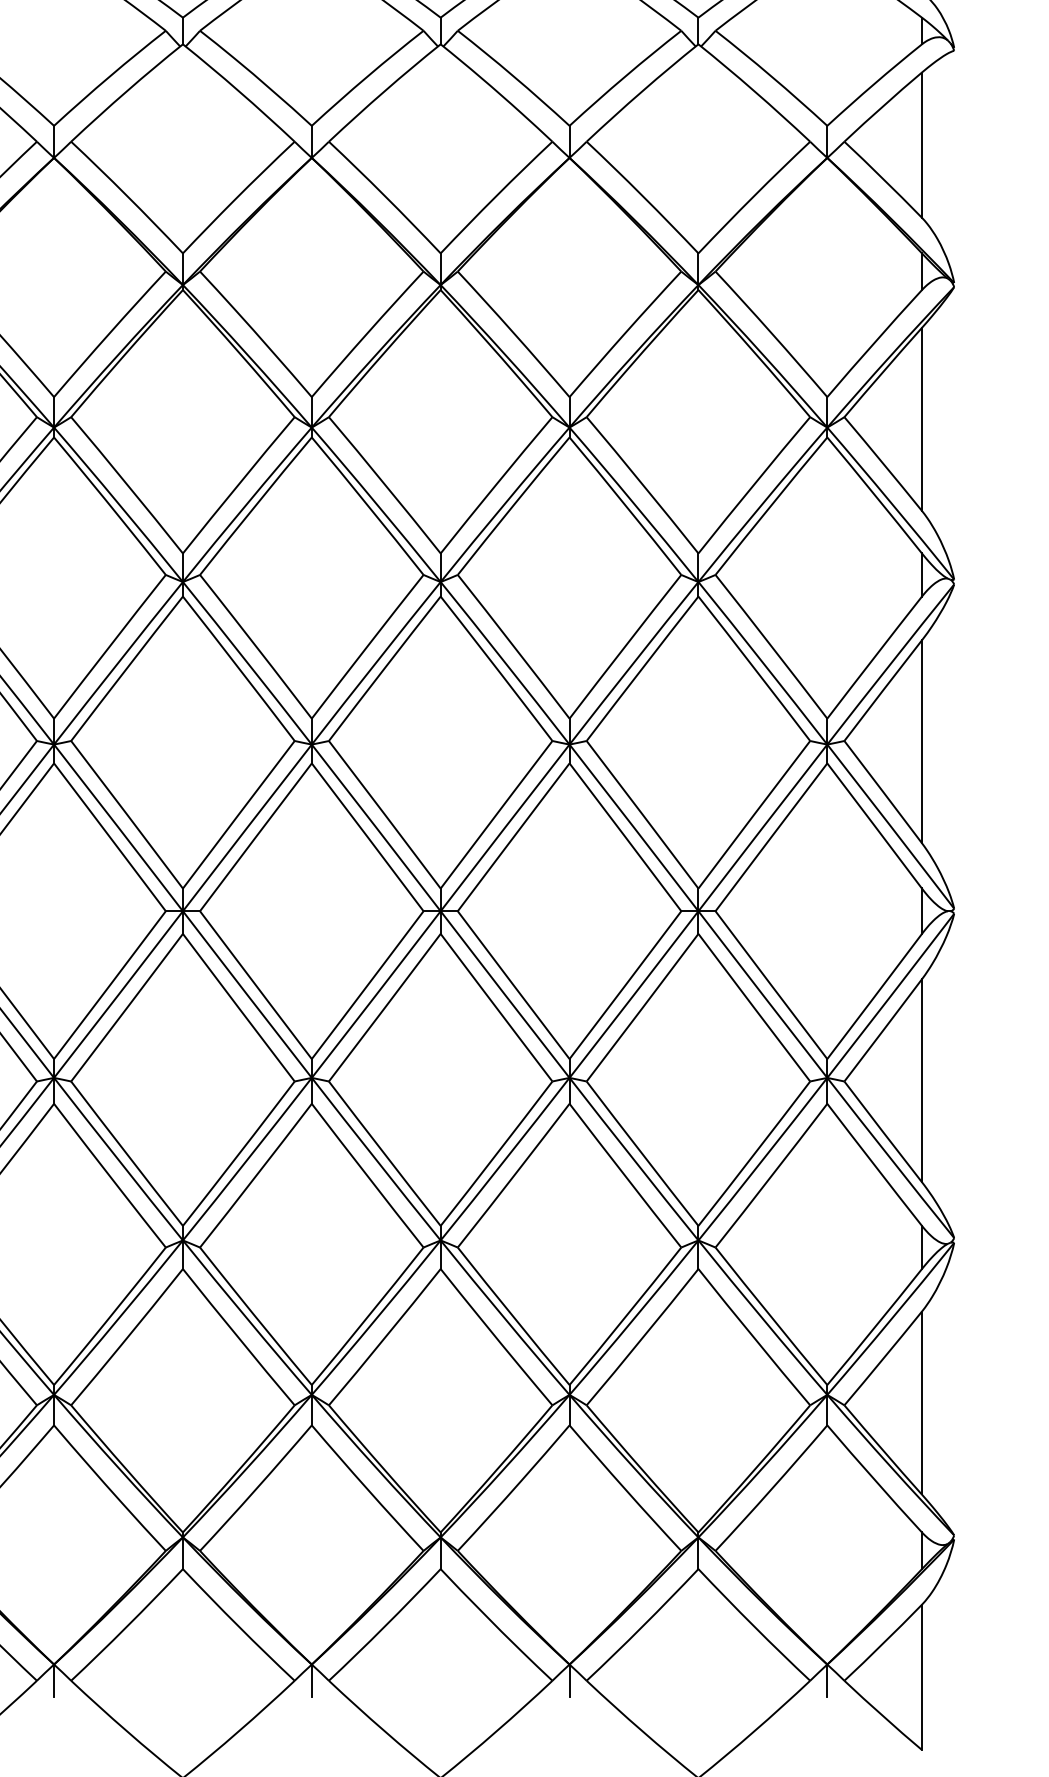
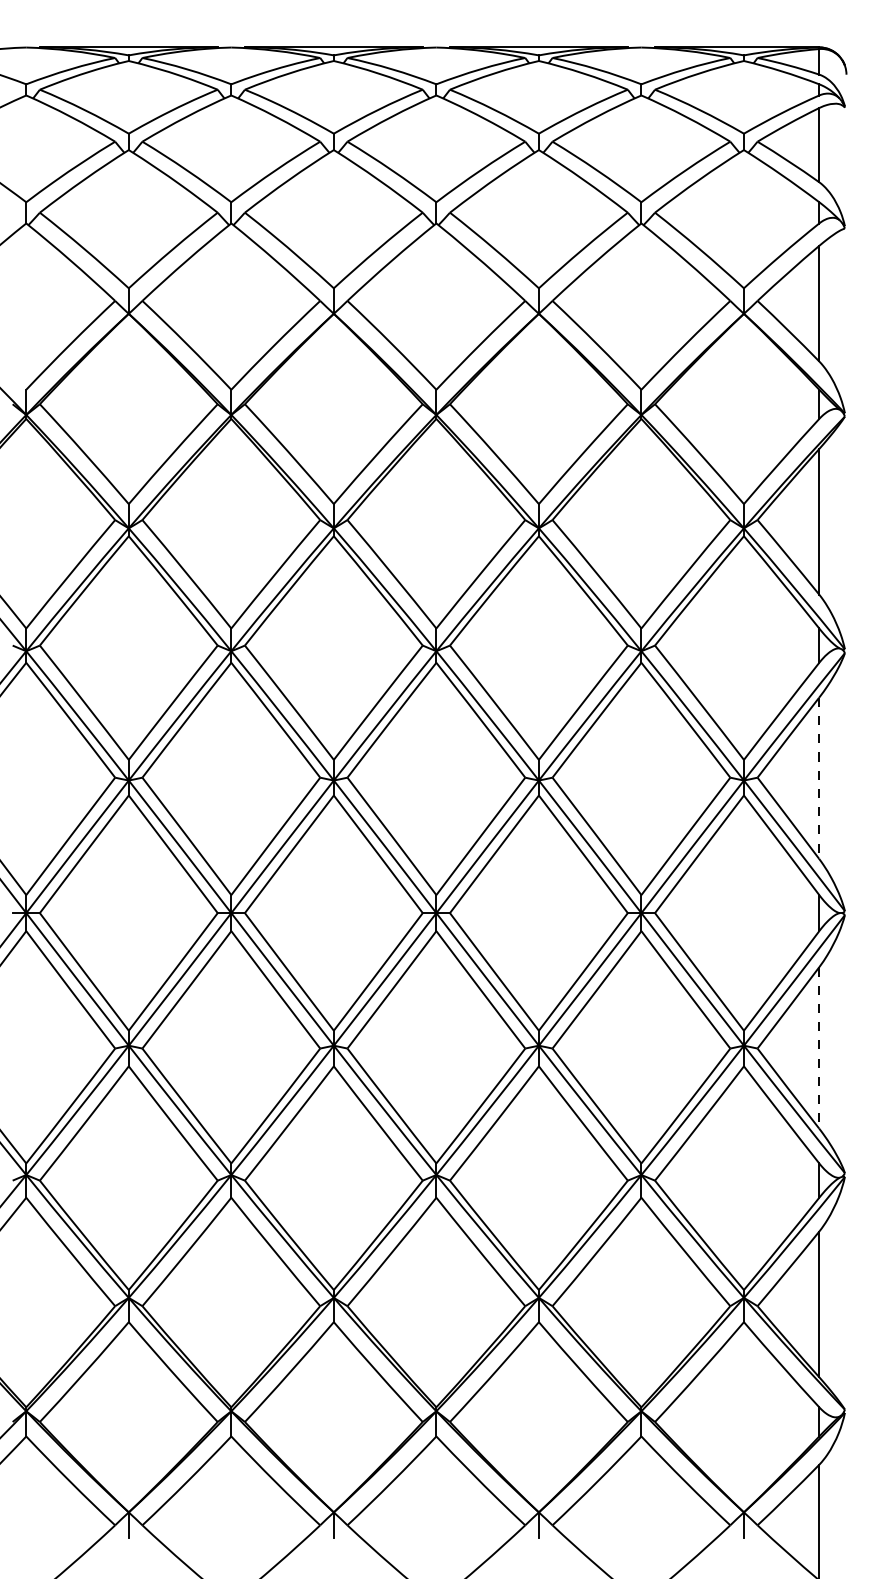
line: (922, 742) -> (819, 778), solid -> dashed
line: (922, 1080) -> (819, 1047), solid -> dashed

